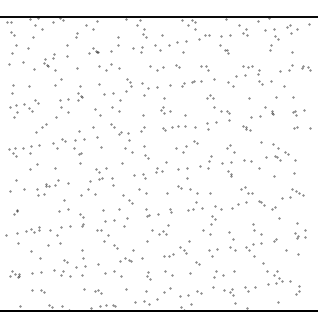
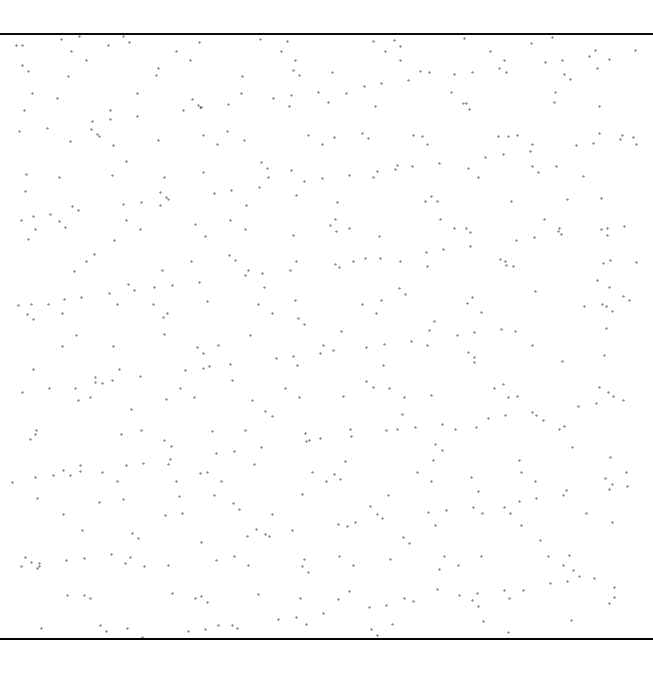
part: (277, 152) -> (606, 296), moved
part: (152, 212) -> (313, 436), size x0.6
part: (80, 258) -> (173, 497), moved

